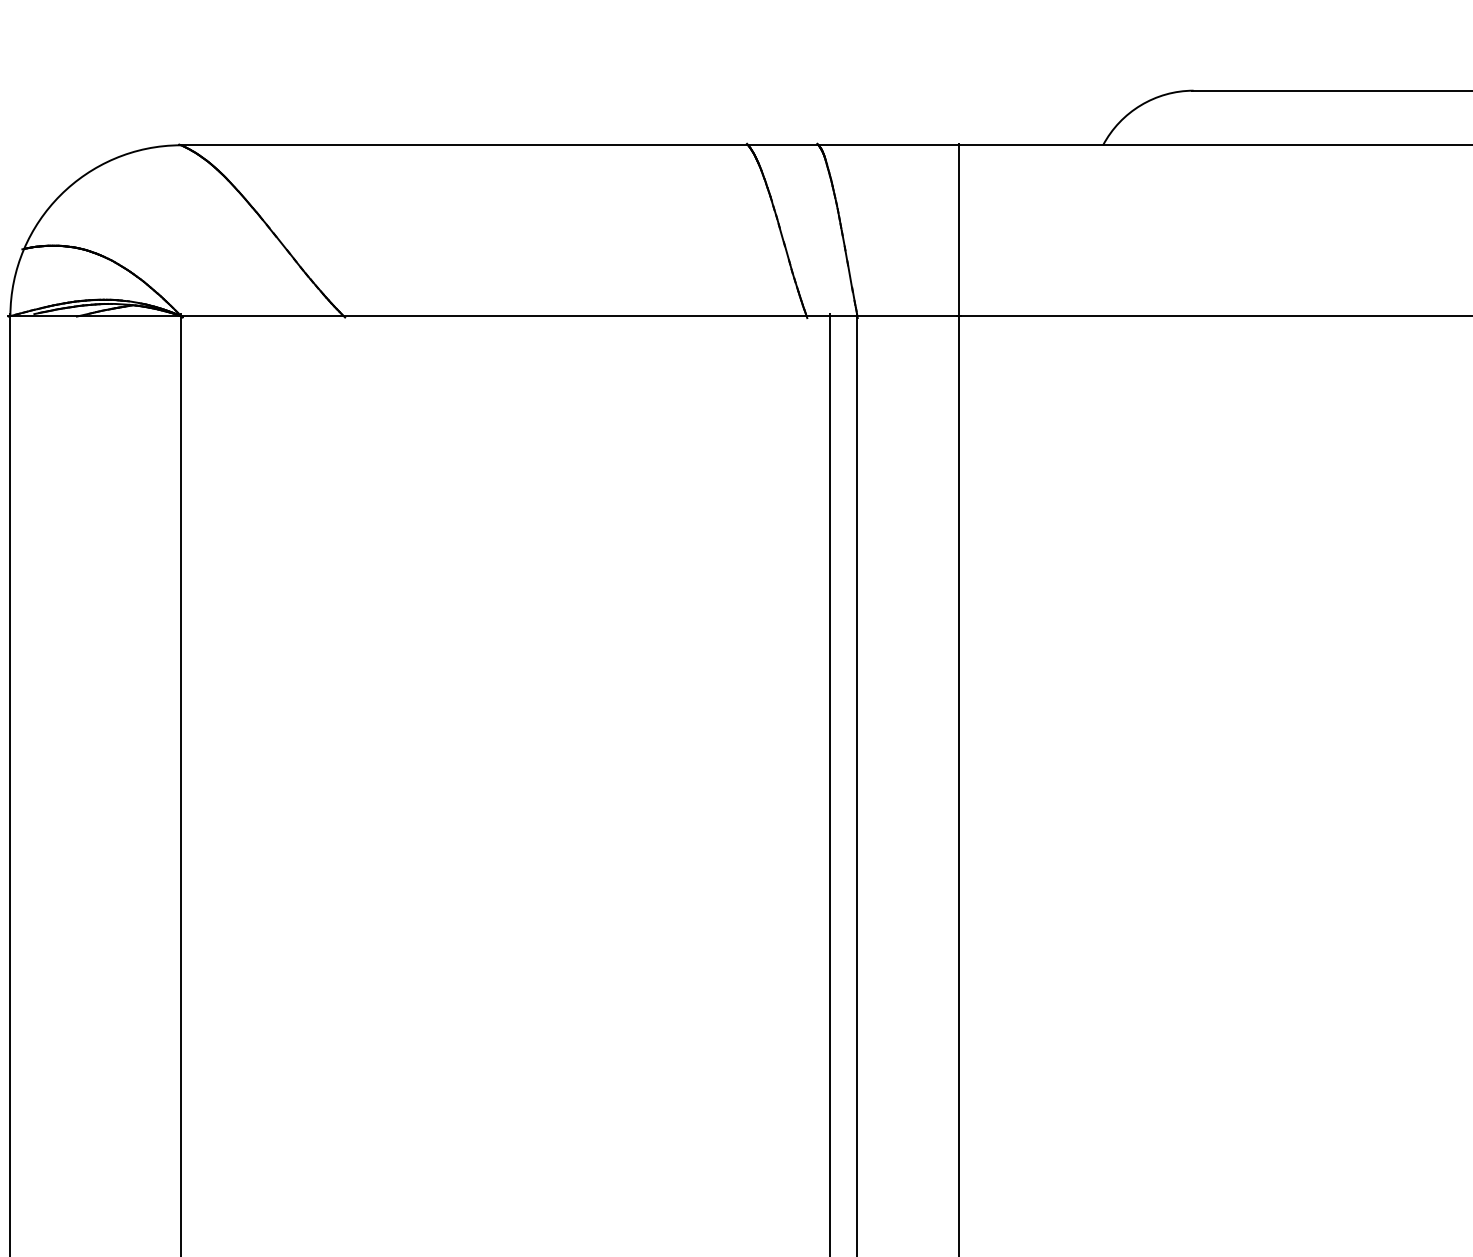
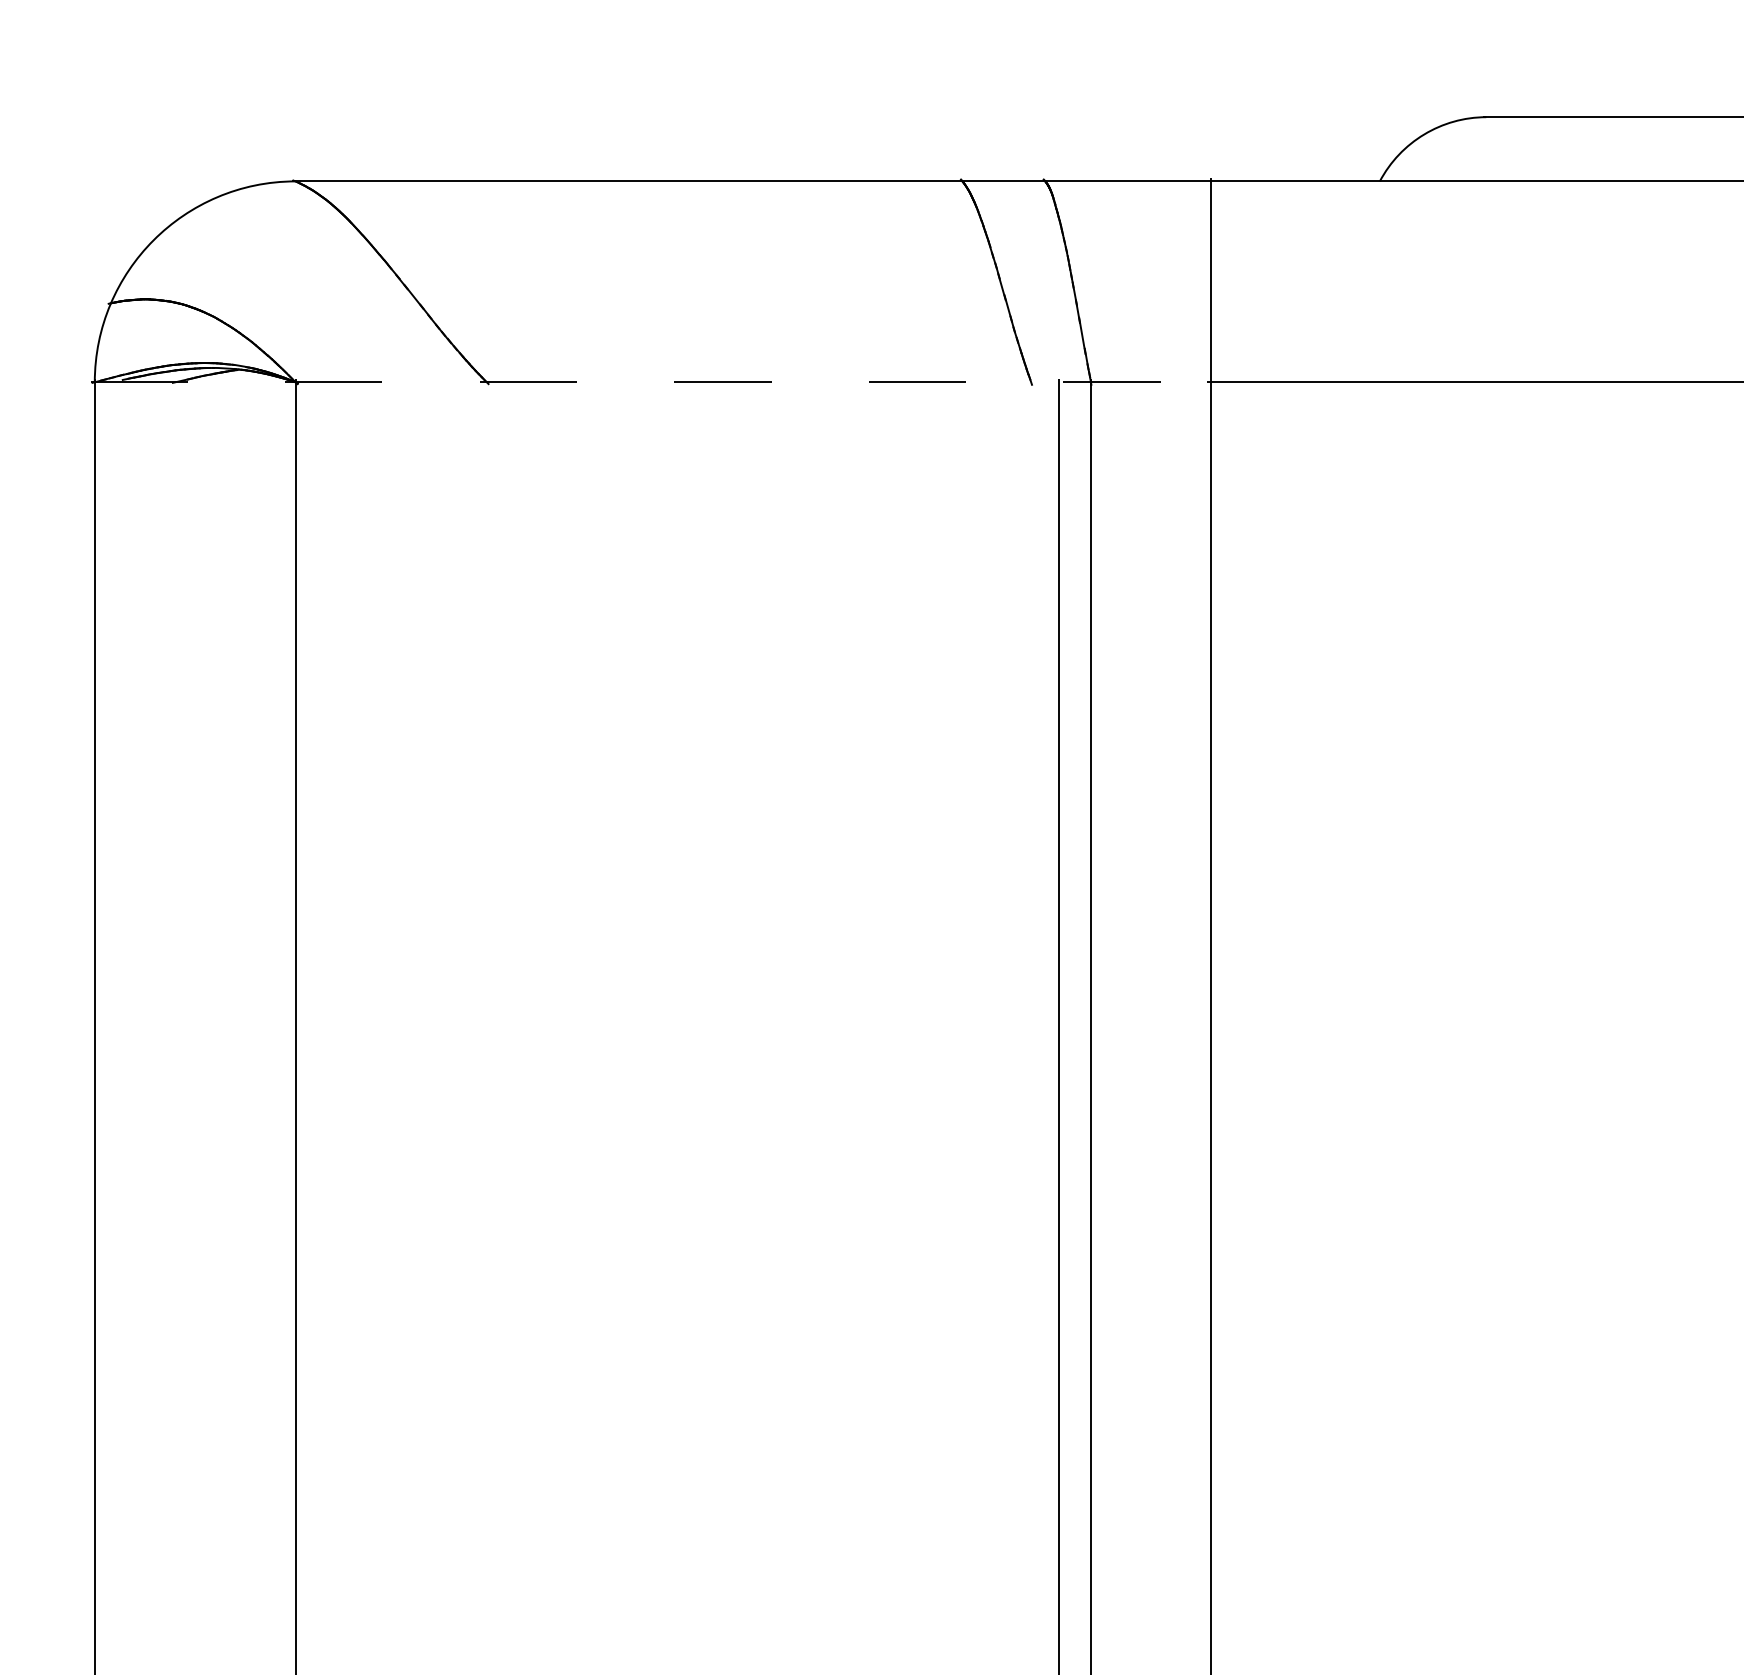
line: (484, 316) -> (652, 382), solid -> dashed

